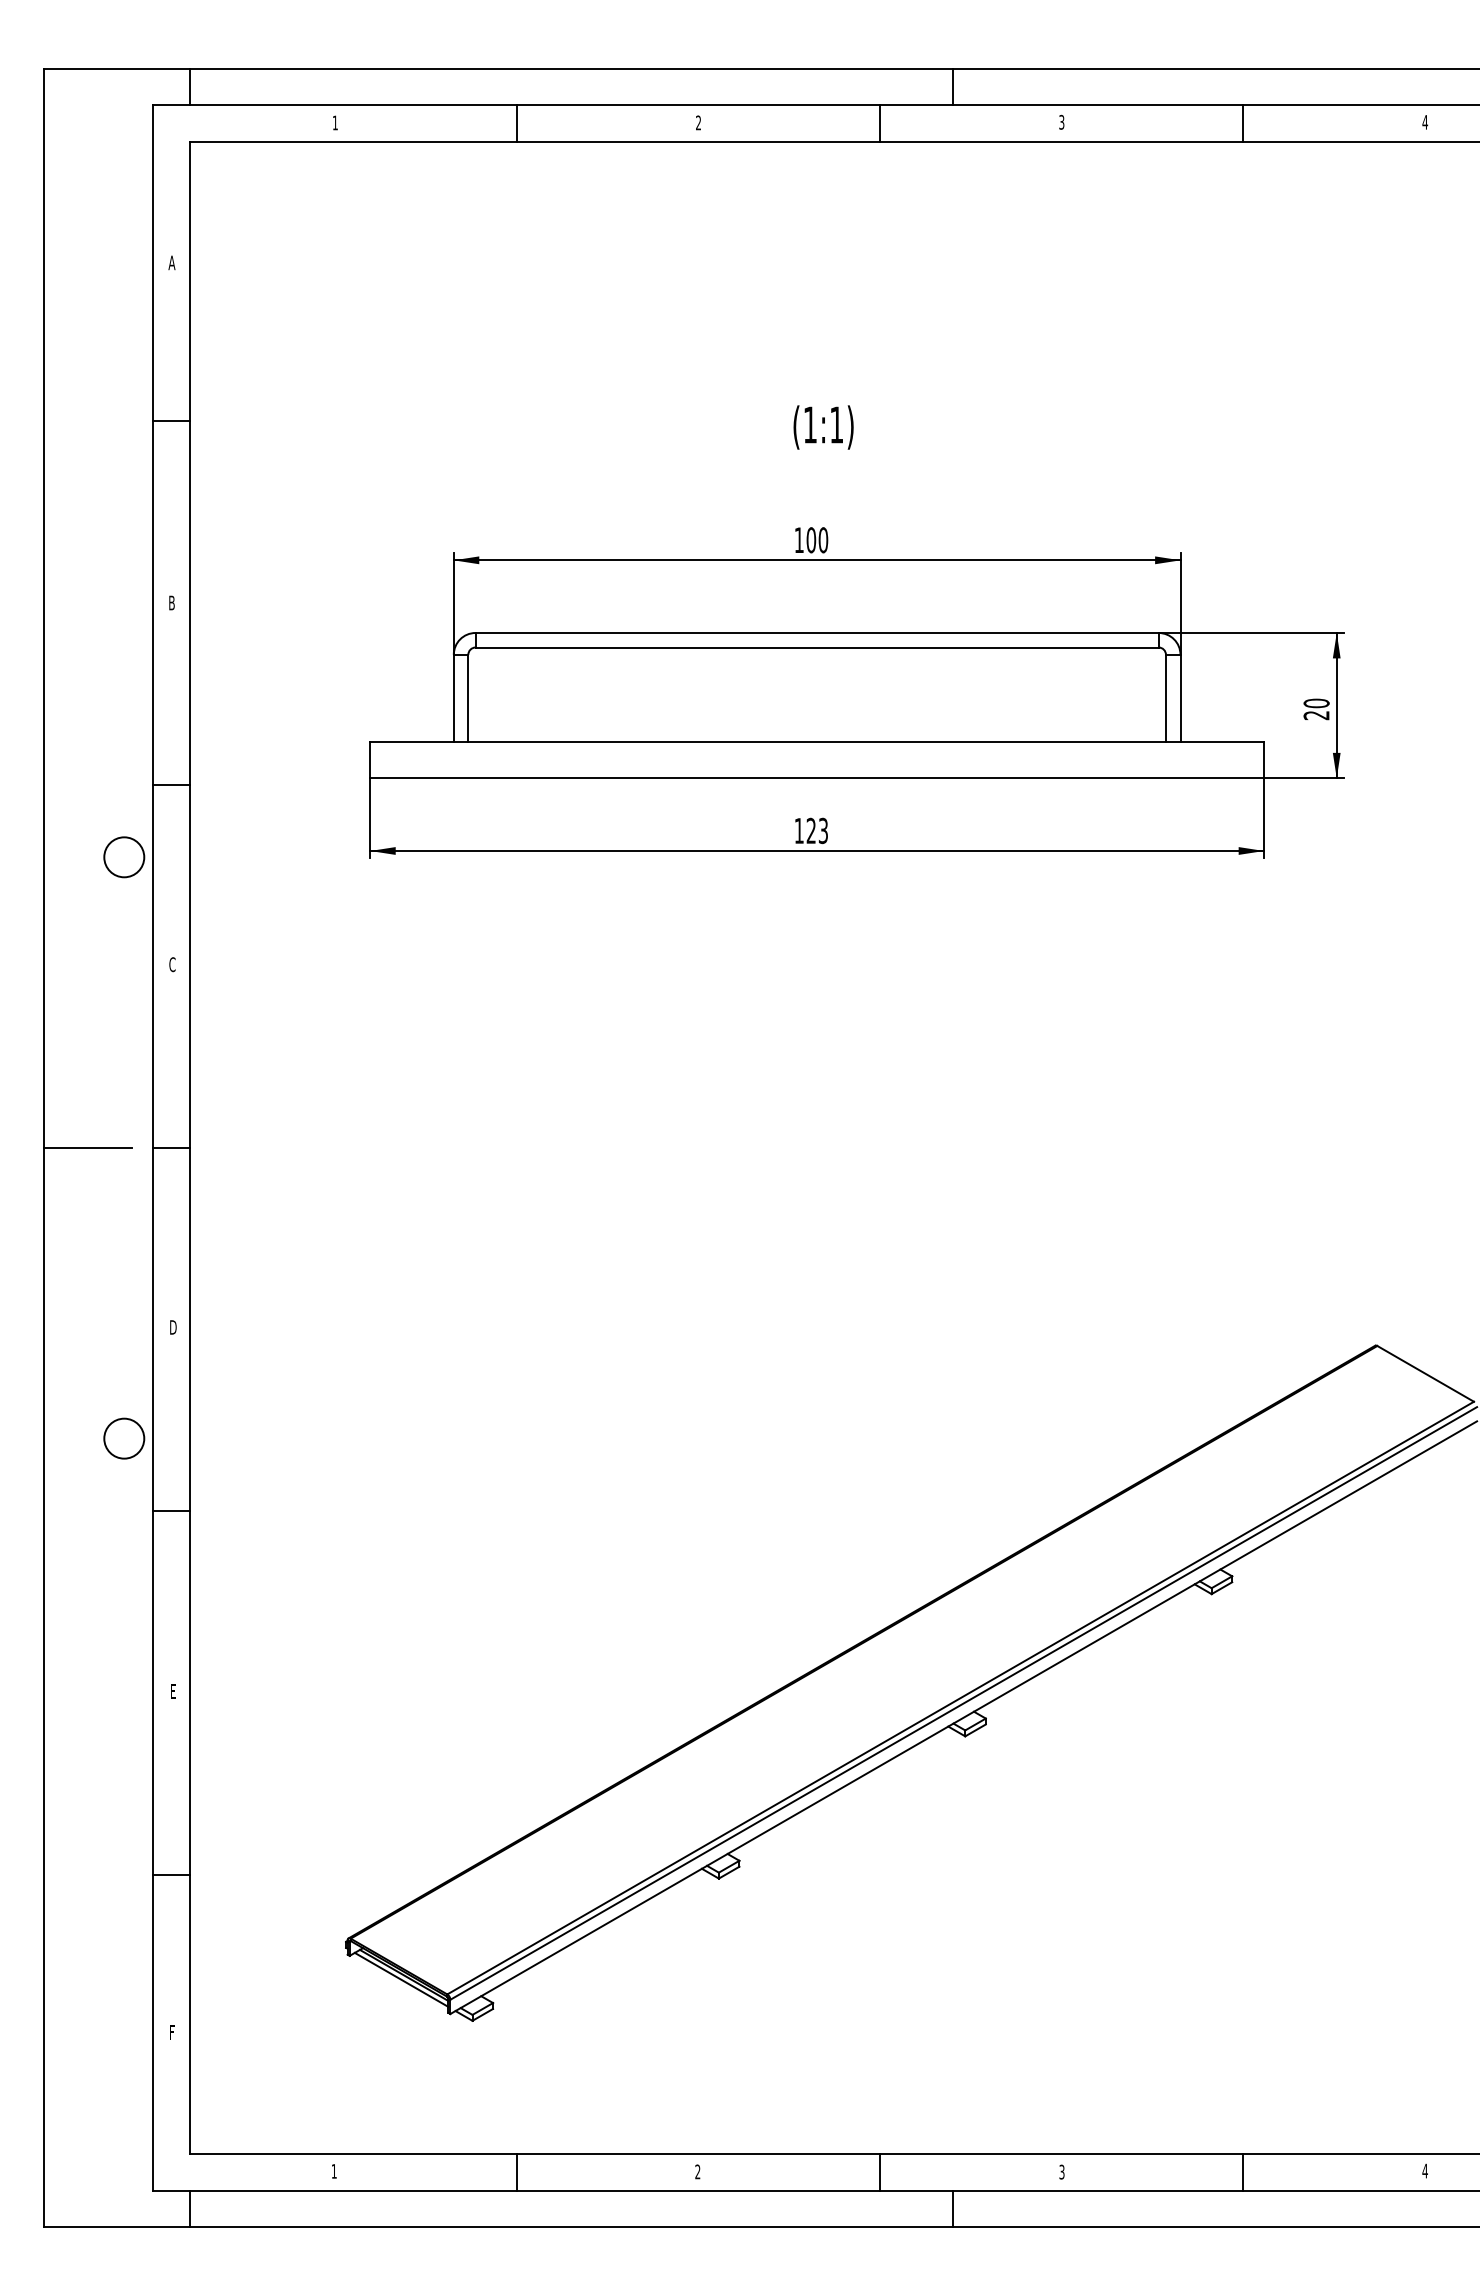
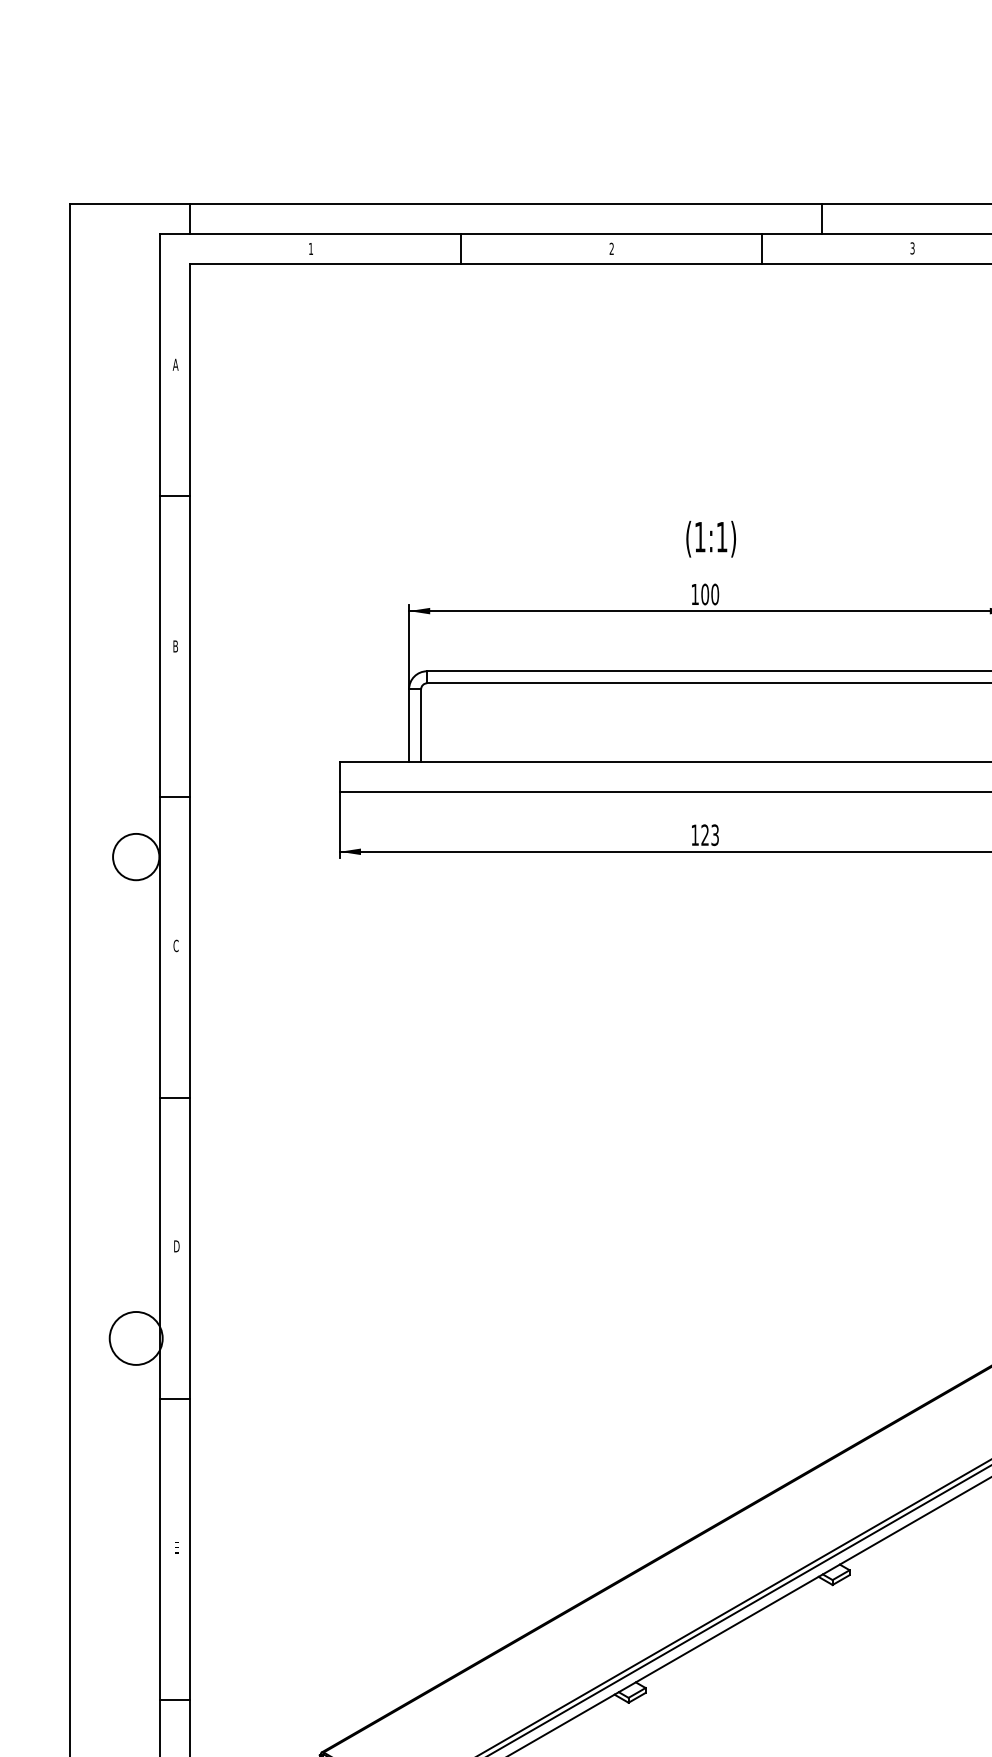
text: (823, 427) -> (711, 539), moved
circle: (124, 857) -> (136, 857), size x1.4
line: (87, 1148) -> (105, 1098), removed
circle: (124, 1438) -> (136, 1338), size x1.6

